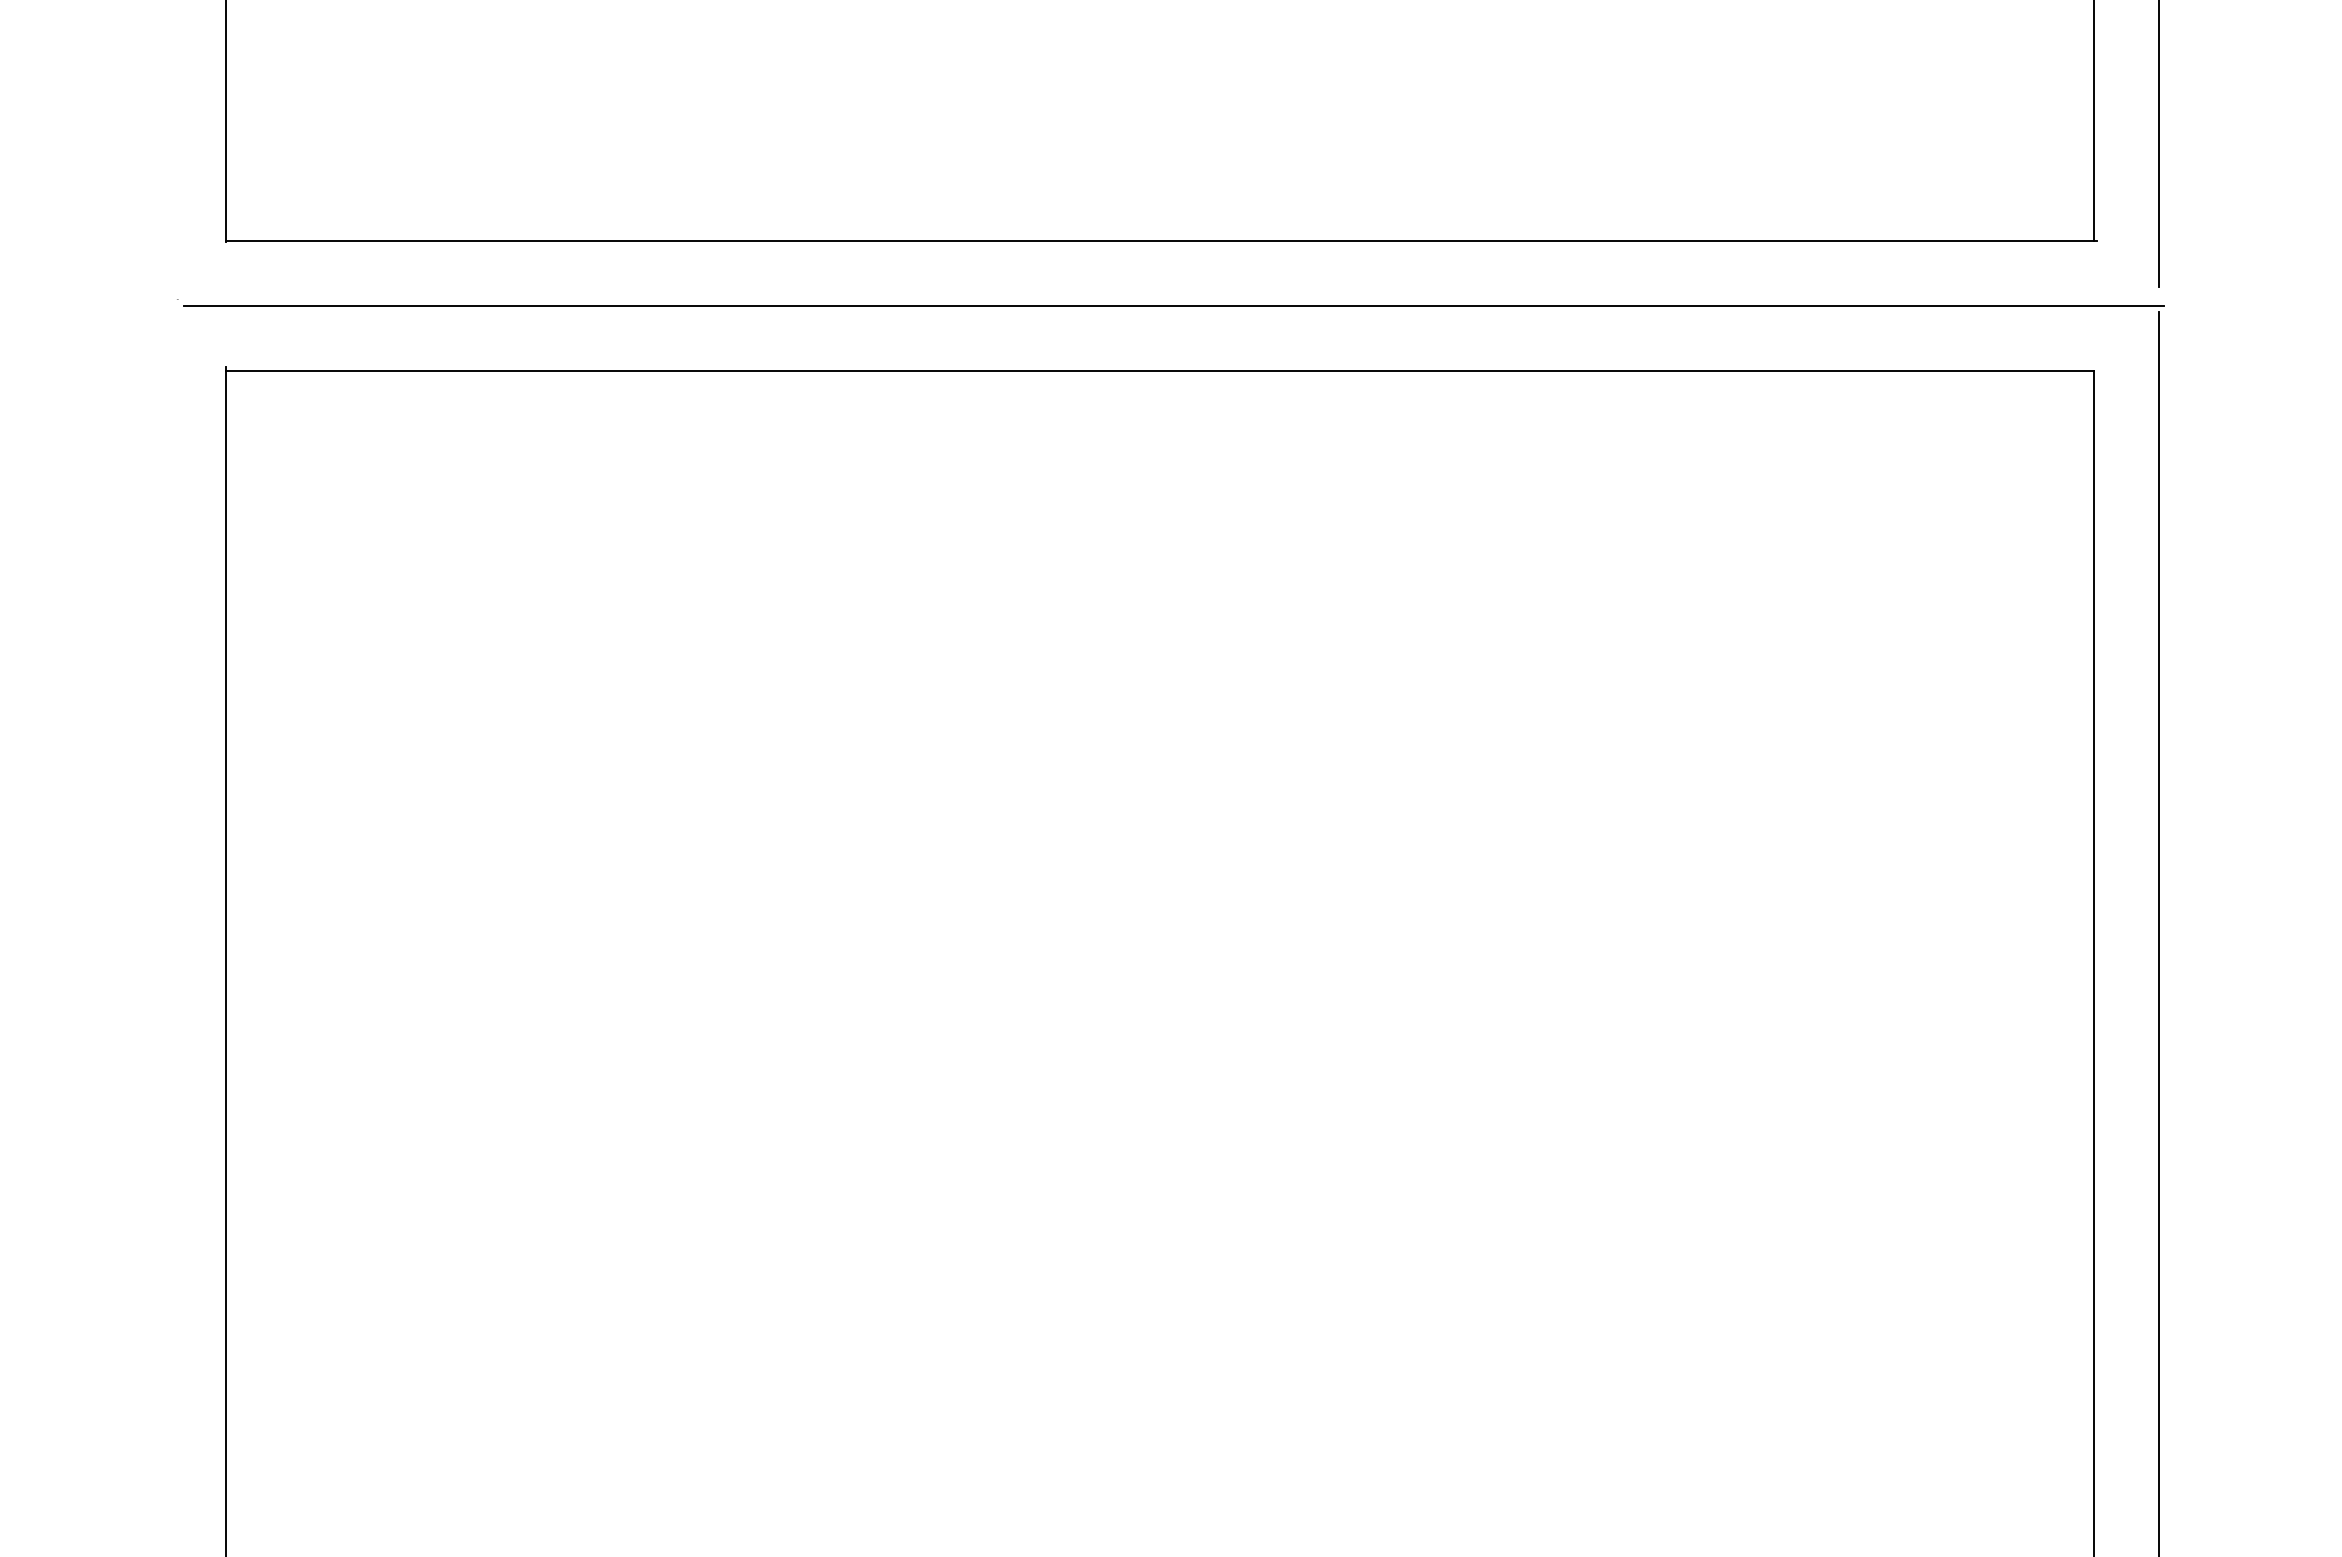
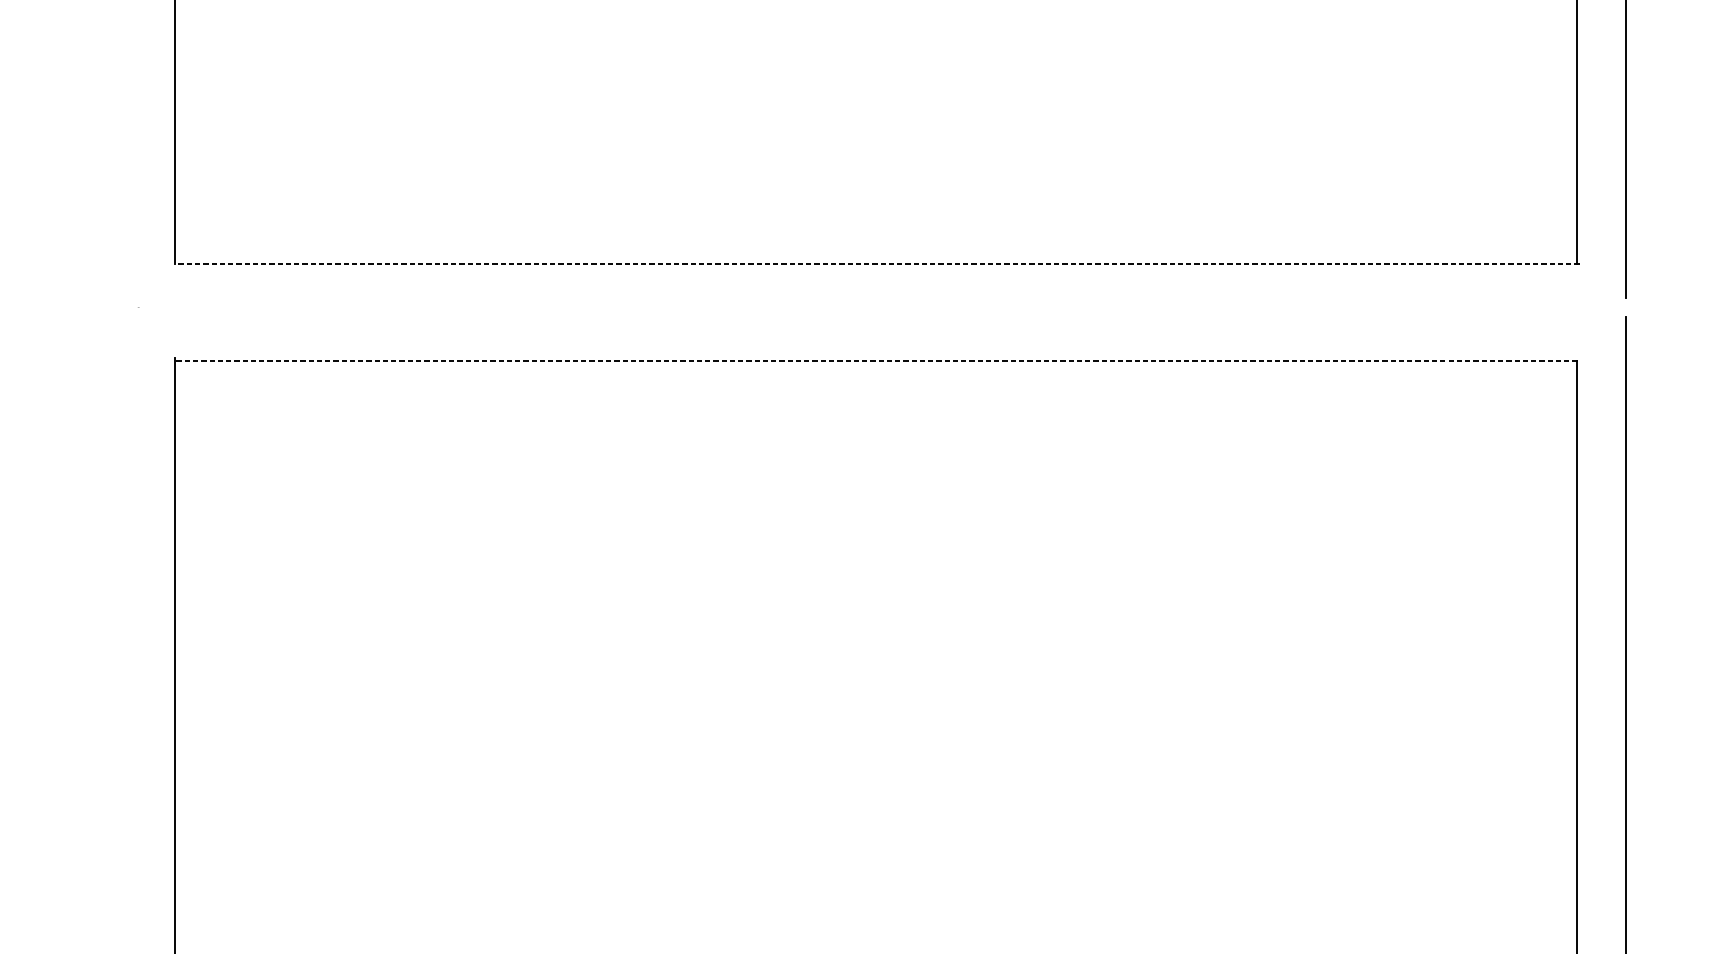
line: (1160, 241) -> (876, 263), solid -> dashed
line: (1173, 306) -> (886, 312), removed
line: (1159, 371) -> (875, 361), solid -> dashed

